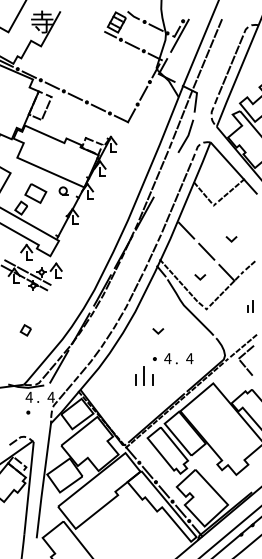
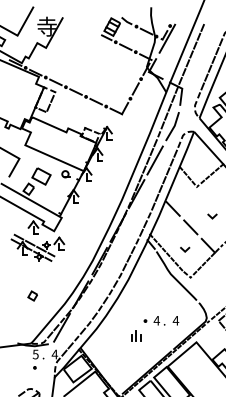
line: (165, 175) -> (154, 160), added
line: (157, 331) -> (147, 297), removed
part: (144, 376) -> (136, 336), size x0.62
text: (28, 396) -> (35, 353), 4 -> 5

